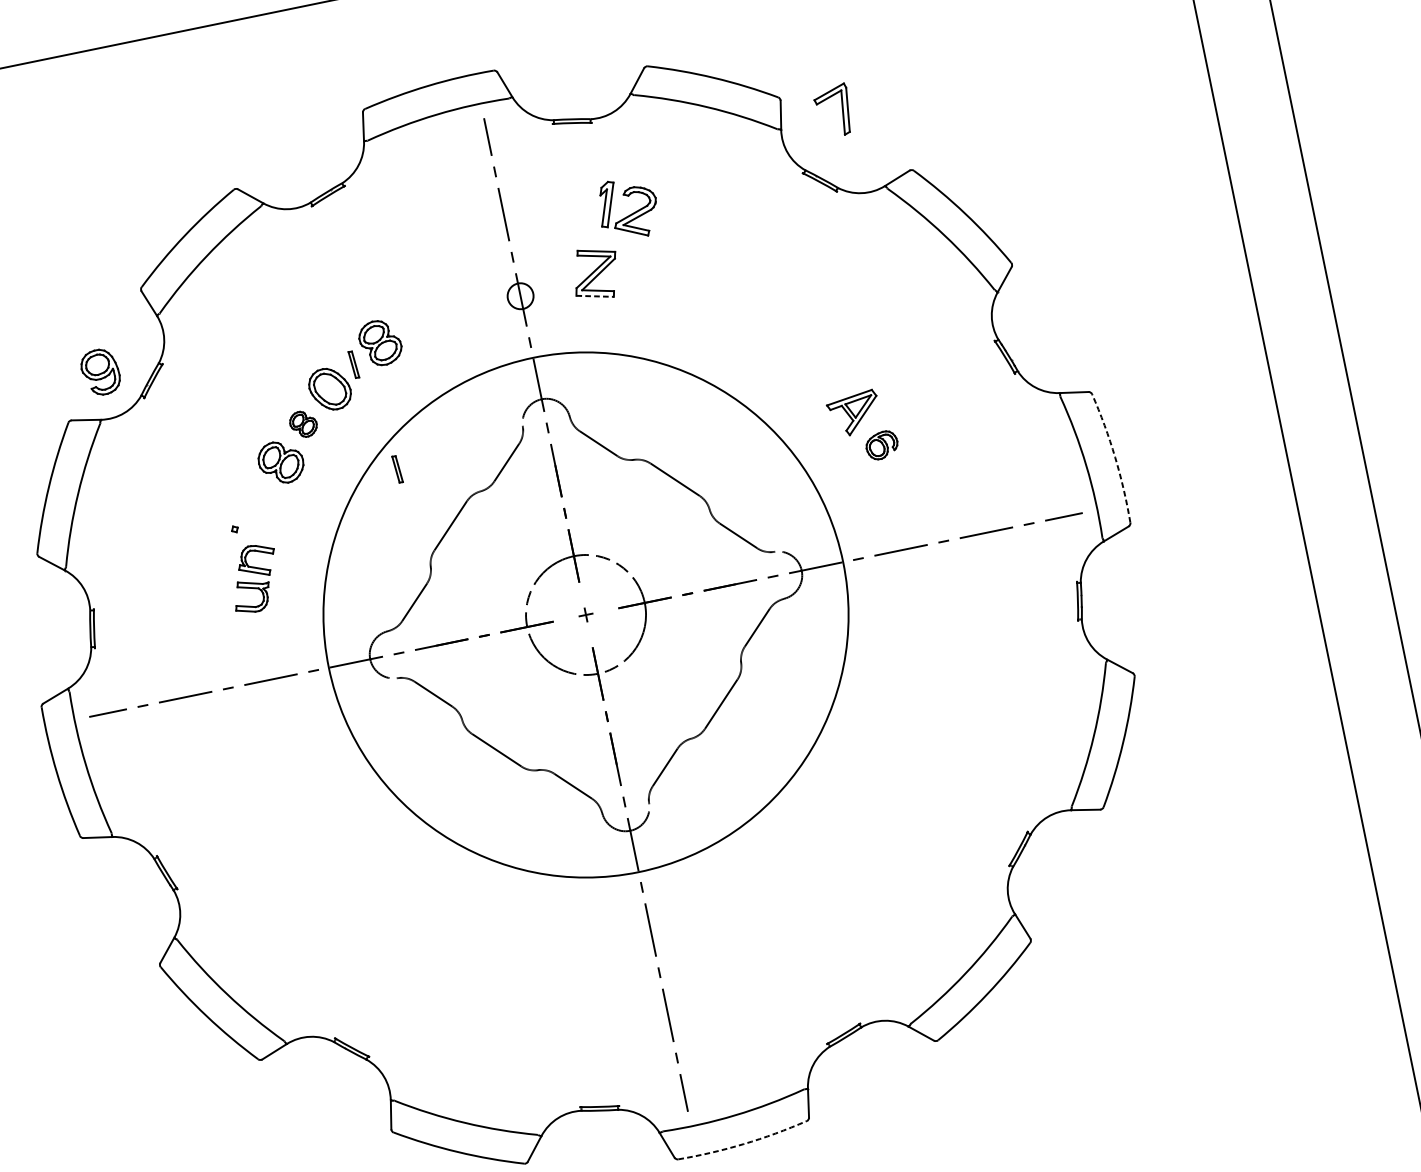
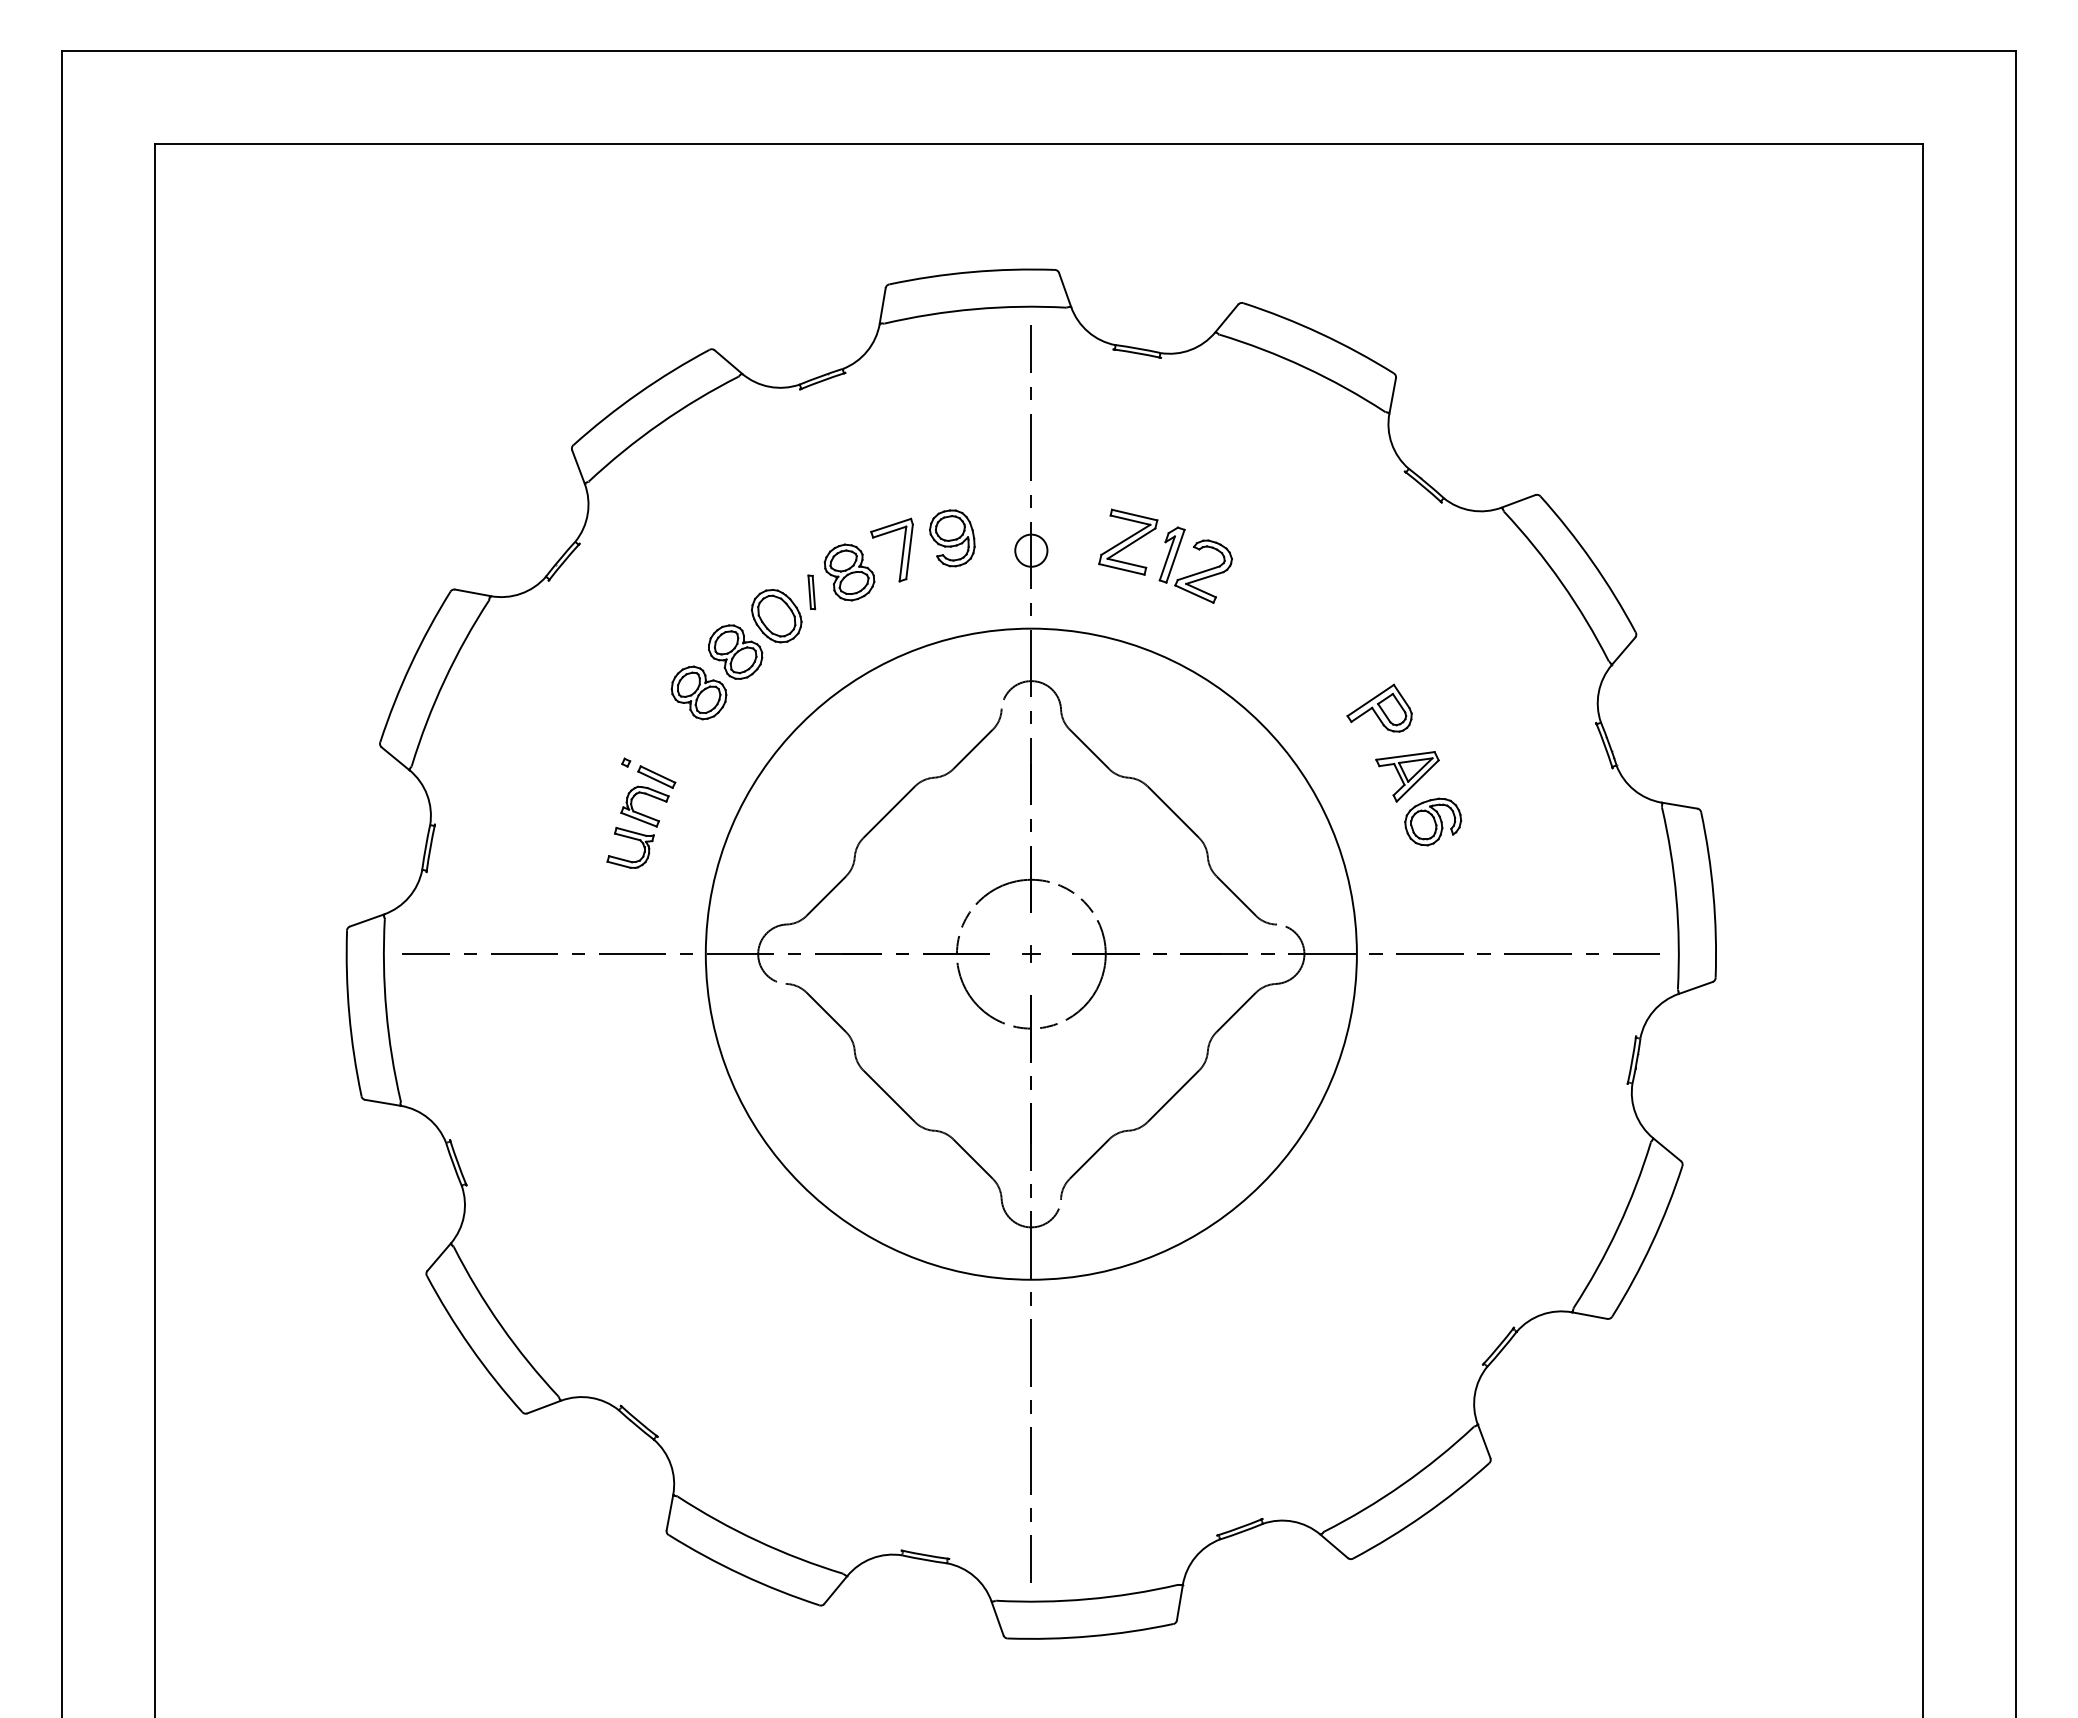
part: (842, 109) -> (902, 549), moved
part: (630, 214) -> (1197, 572), moved
line: (595, 296) -> (1122, 569), dashed -> solid
part: (821, 363) -> (1379, 707), added
part: (100, 372) -> (952, 538), moved
part: (303, 423) -> (735, 651), size x1.67
part: (882, 444) -> (1433, 821), size x1.43
arc: (1115, 457) -> (1713, 894), dashed -> solid
part: (397, 469) -> (838, 730), removed
part: (261, 535) -> (656, 776), added
arc: (744, 1144) -> (1091, 1636), dashed -> solid

